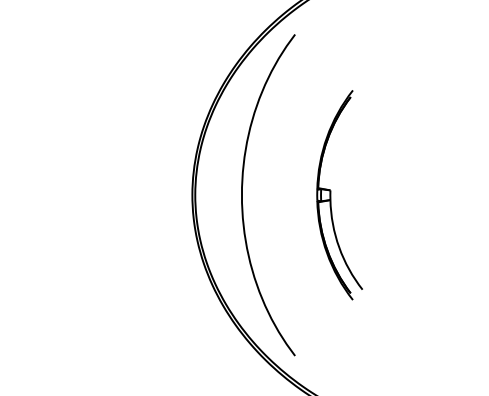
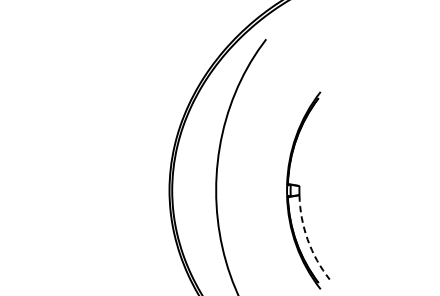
arc: (339, 247) -> (308, 239), solid -> dashed

